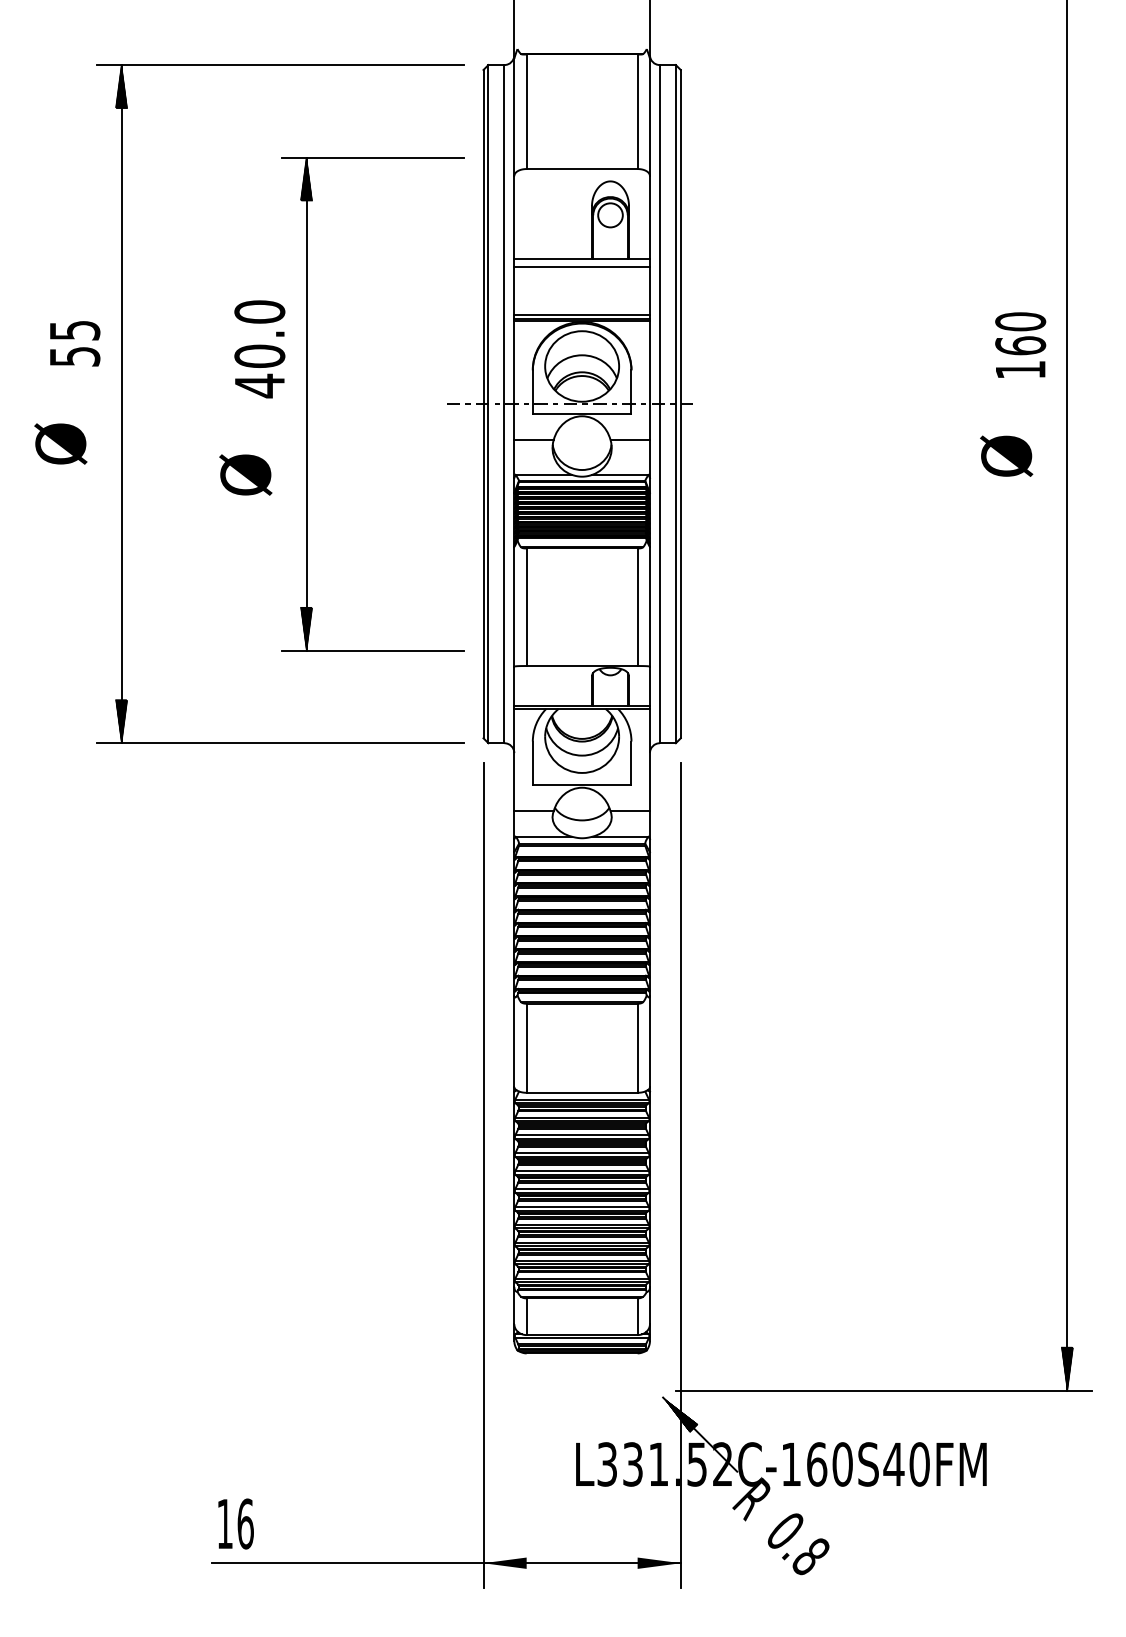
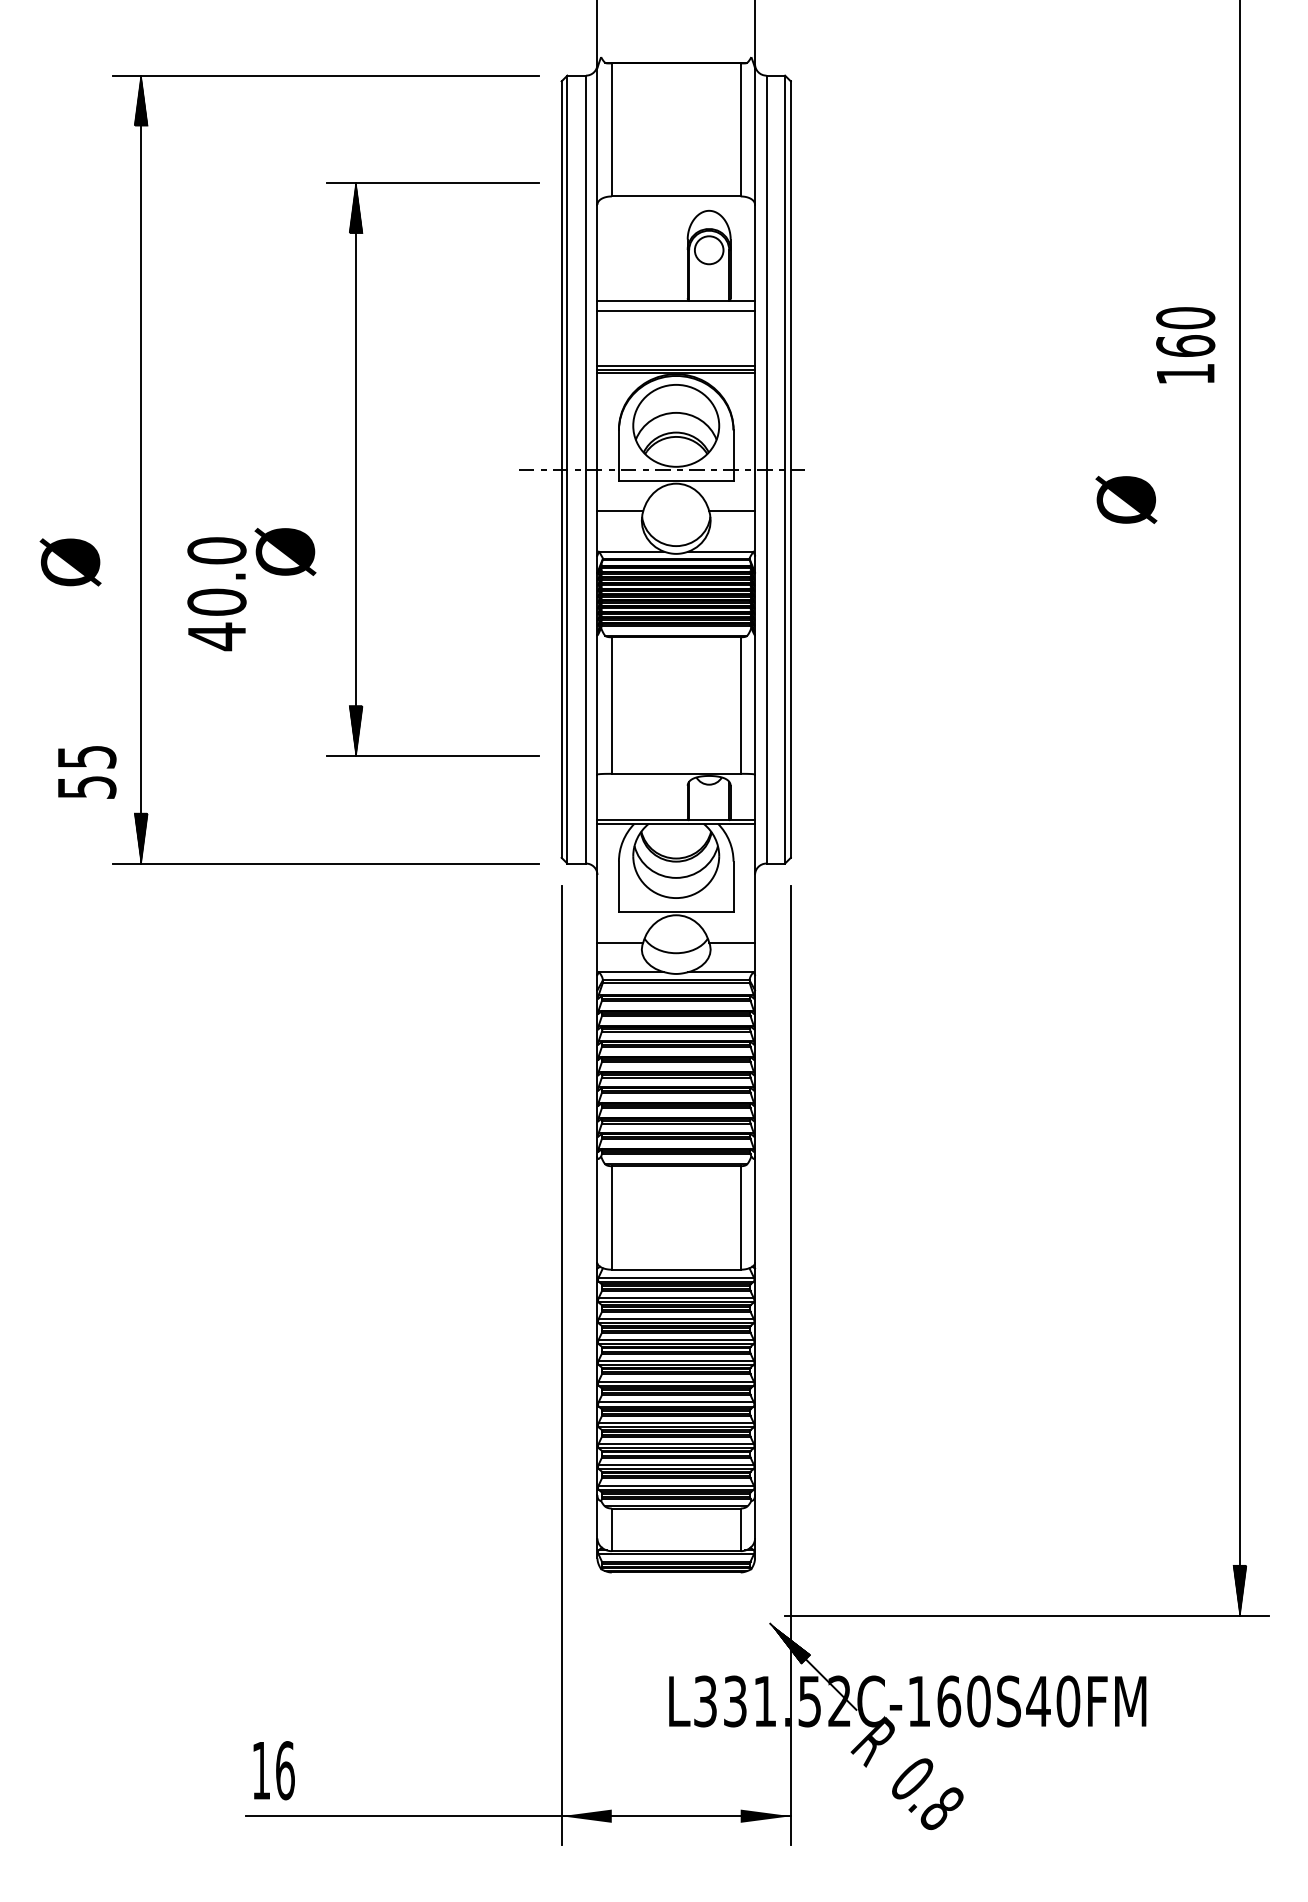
text: (75, 343) -> (87, 772), moved
text: (1020, 344) -> (1185, 344), moved
text: (259, 349) -> (216, 594), moved
text: (60, 443) -> (70, 561), moved
text: (1006, 455) -> (1126, 499), moved

